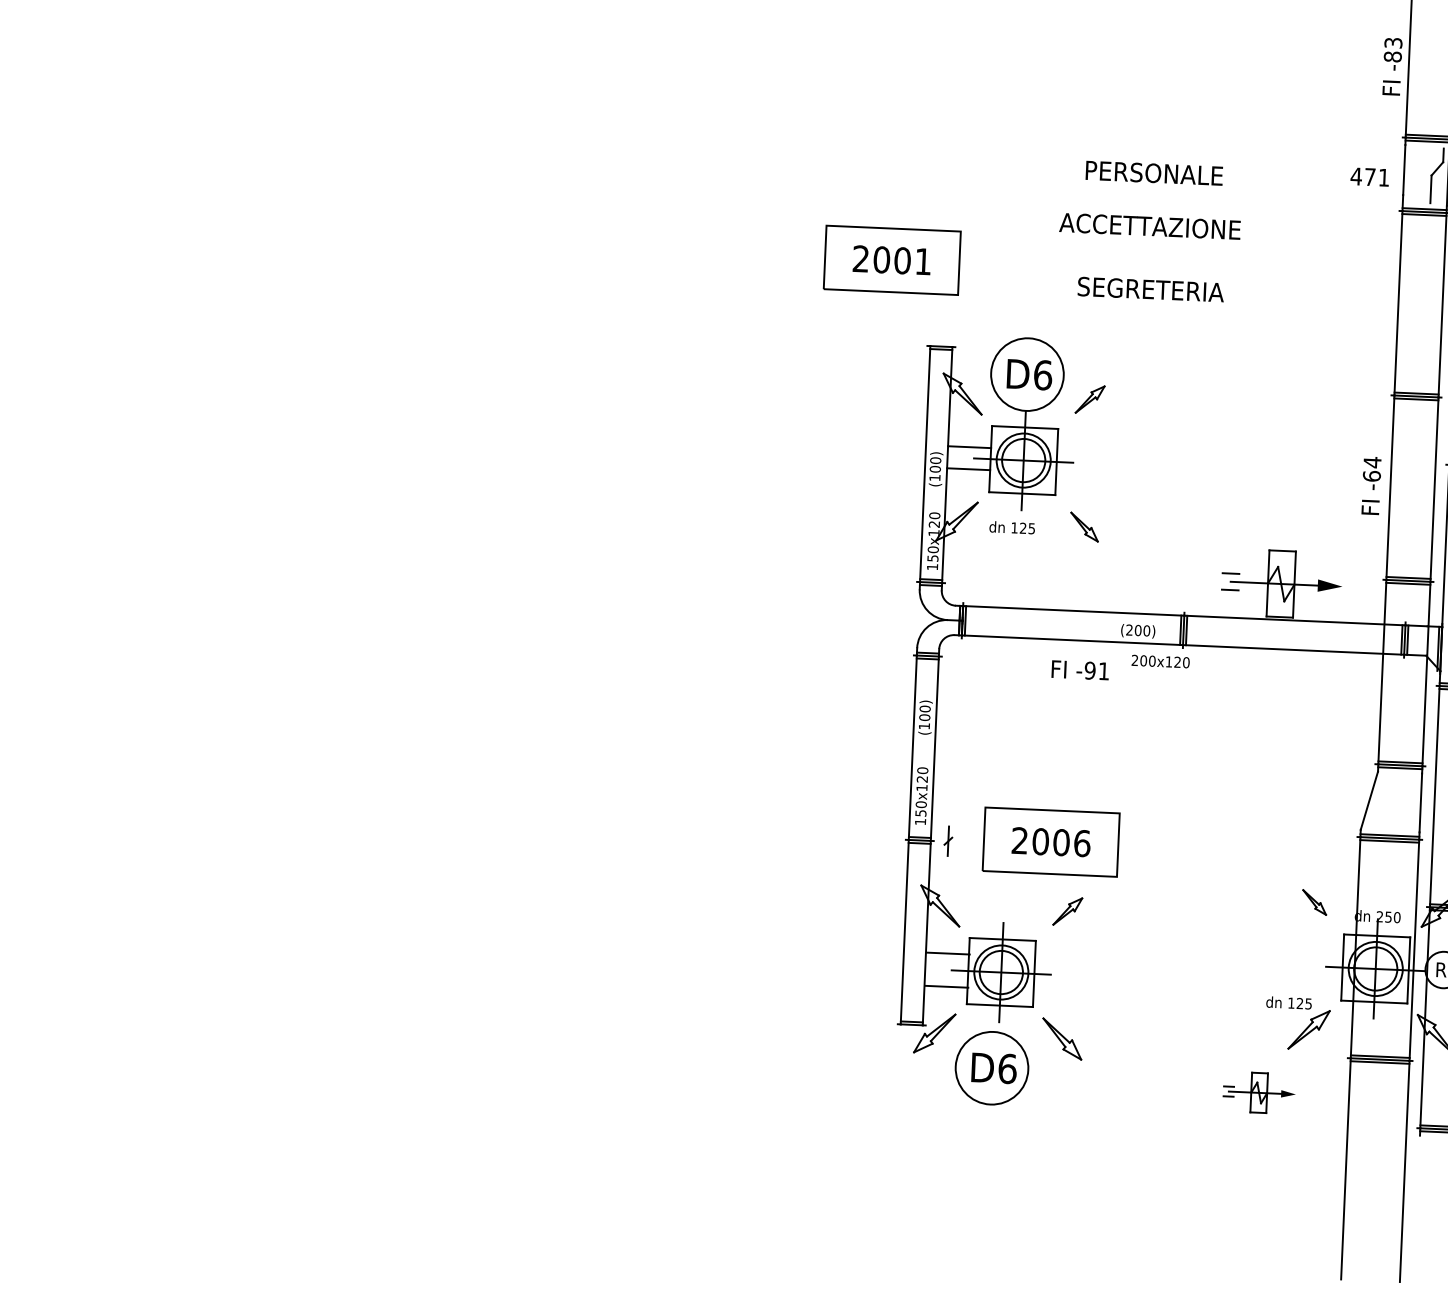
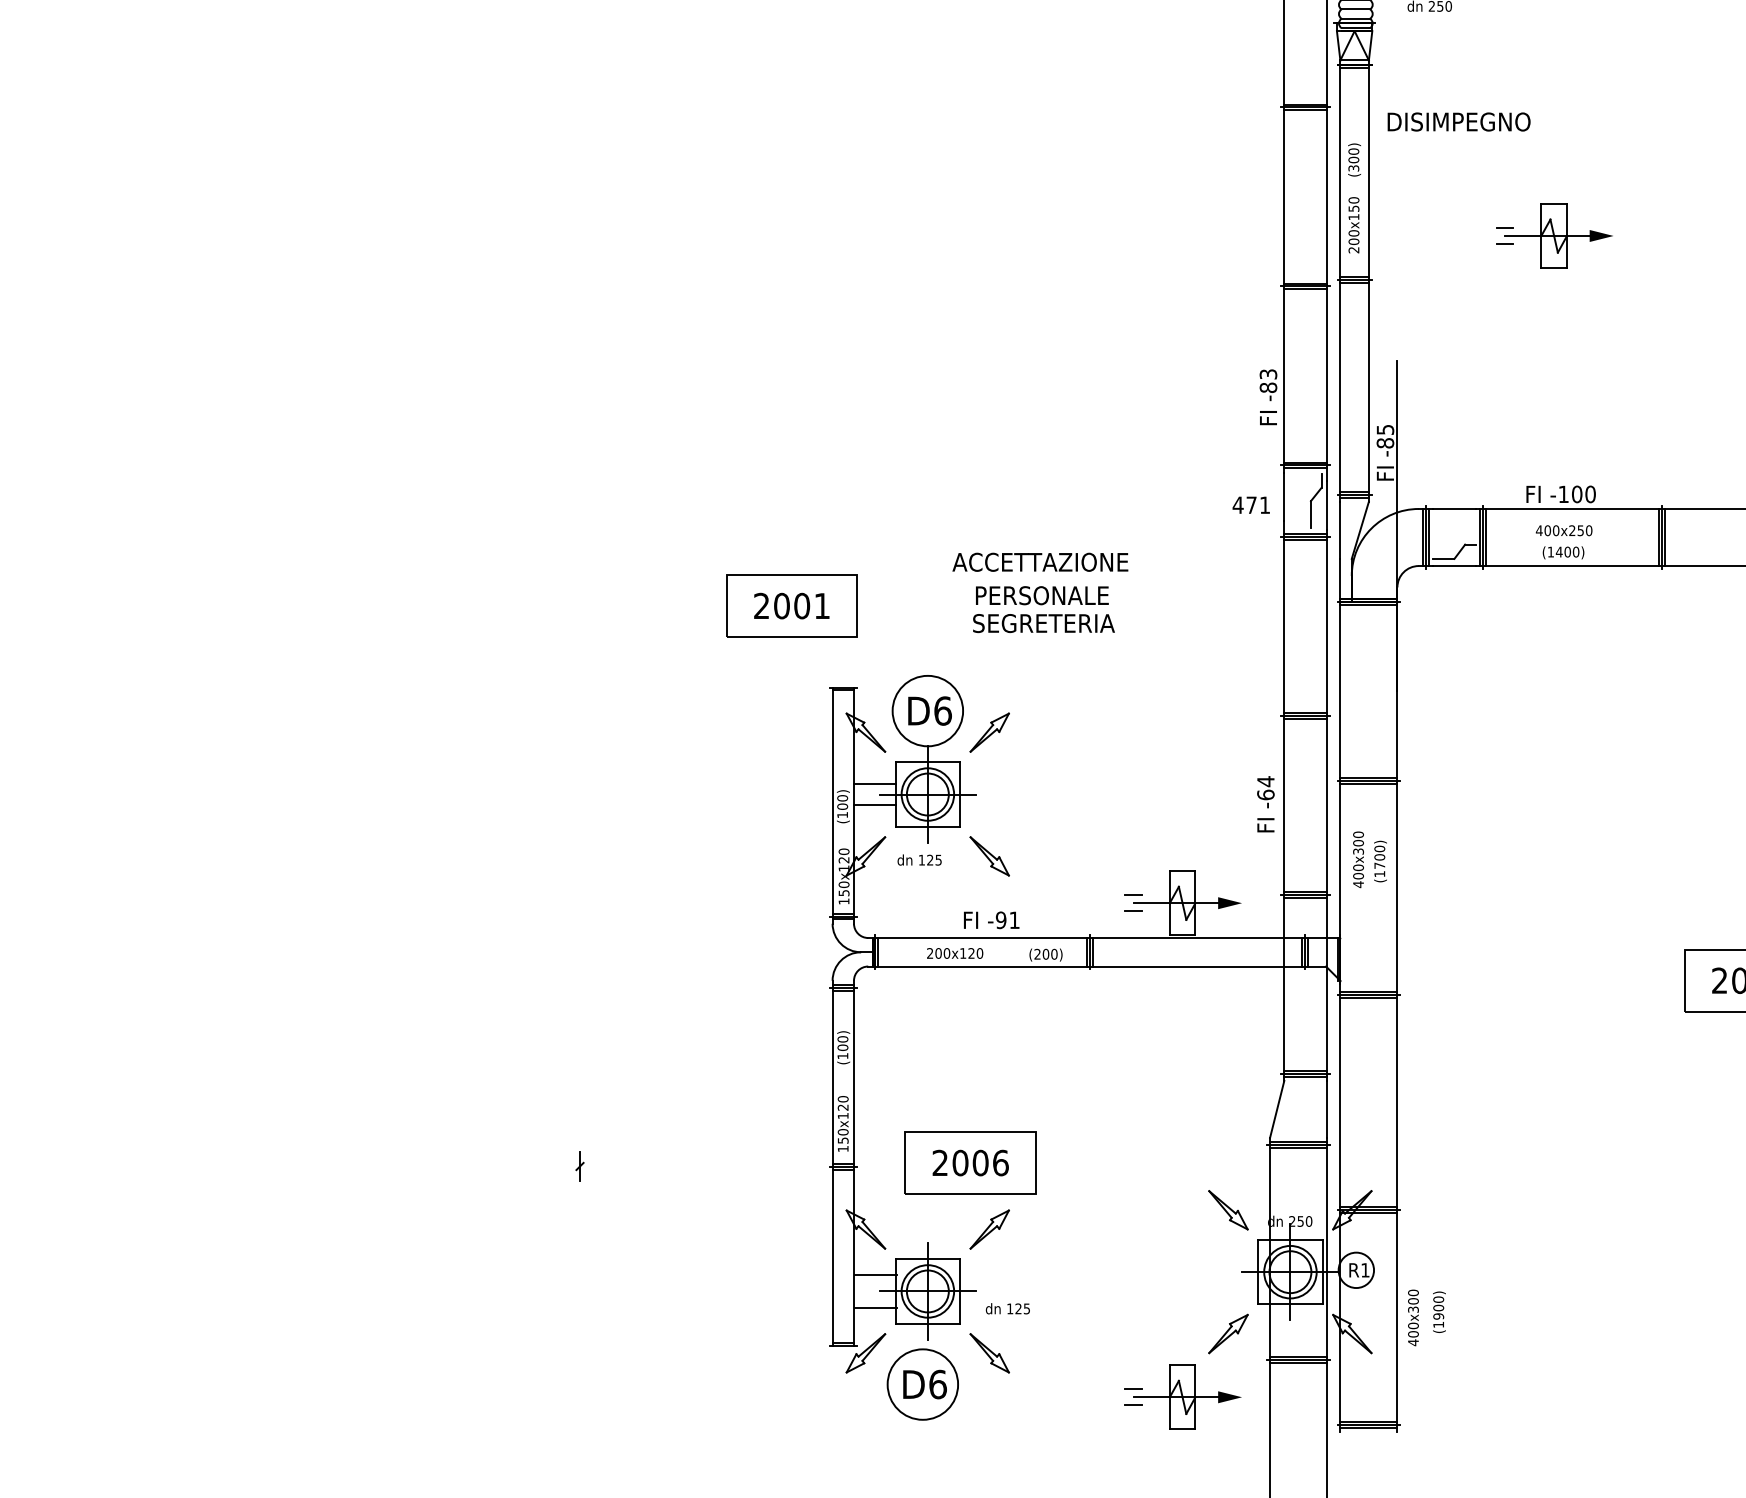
text: (1154, 173) -> (1042, 595), moved
part: (1089, 399) -> (989, 732), size x1.43
part: (1084, 527) -> (989, 856), size x1.43
text: (1161, 661) -> (955, 953), moved
text: (1080, 670) -> (991, 920), moved
part: (947, 841) -> (579, 1166), moved
part: (1314, 902) -> (1228, 1210), size x1.67
part: (1067, 911) -> (989, 1229), size x1.43
text: (1288, 1002) -> (1007, 1308), moved
part: (1258, 1092) -> (1182, 1396), size x1.67

